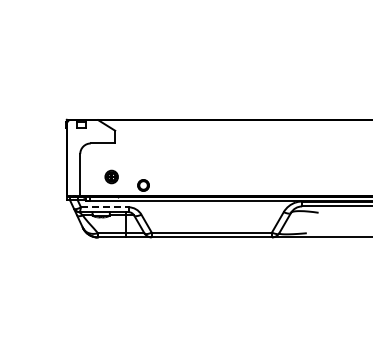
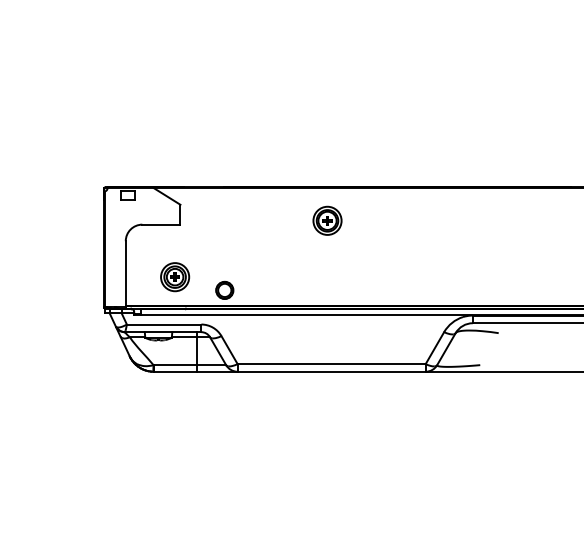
part: (209, 140) -> (327, 220), added
part: (111, 176) -> (174, 276), size x1.43
line: (104, 207) -> (163, 324), dashed -> solid

